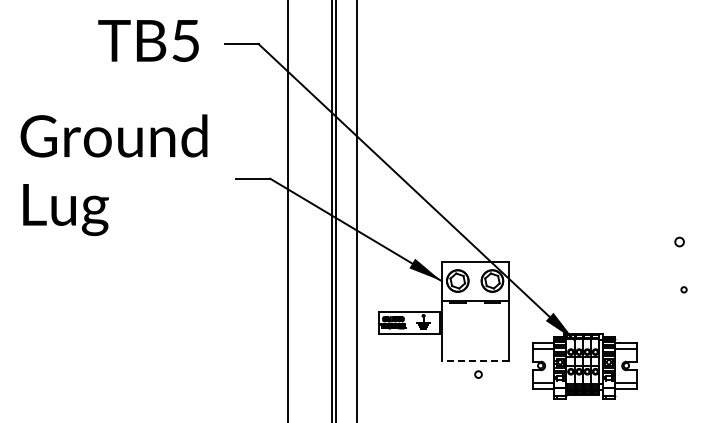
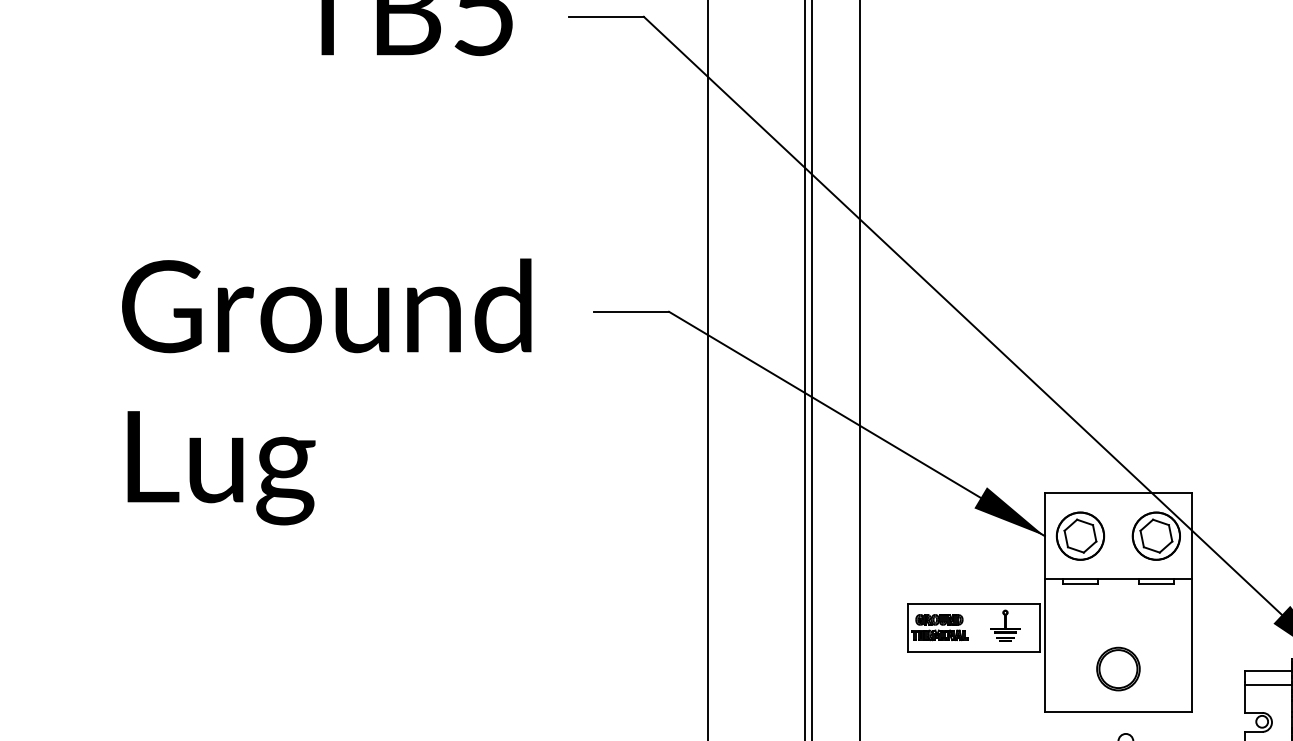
text: (113, 175) -> (325, 392), moved
circle: (474, 341) -> (1117, 668), added
line: (475, 361) -> (1119, 712), dashed -> solid

